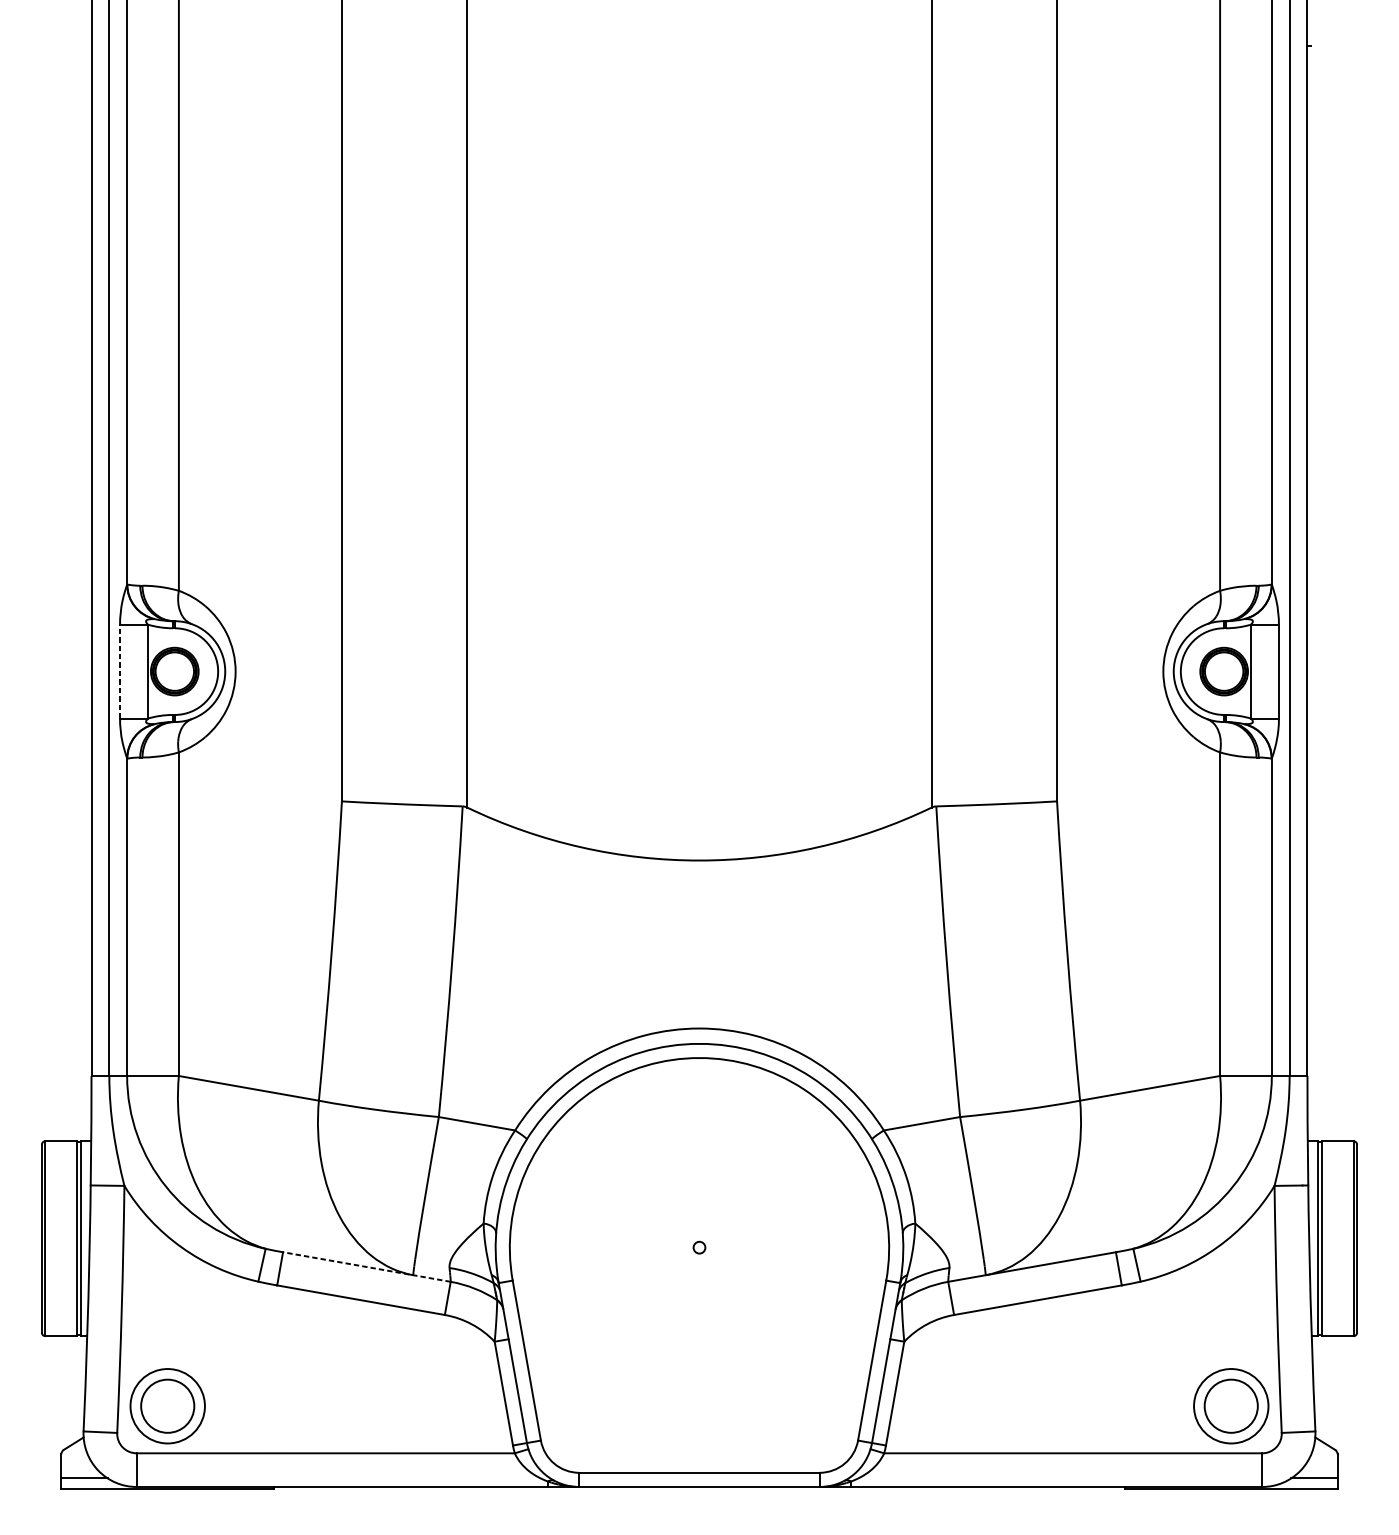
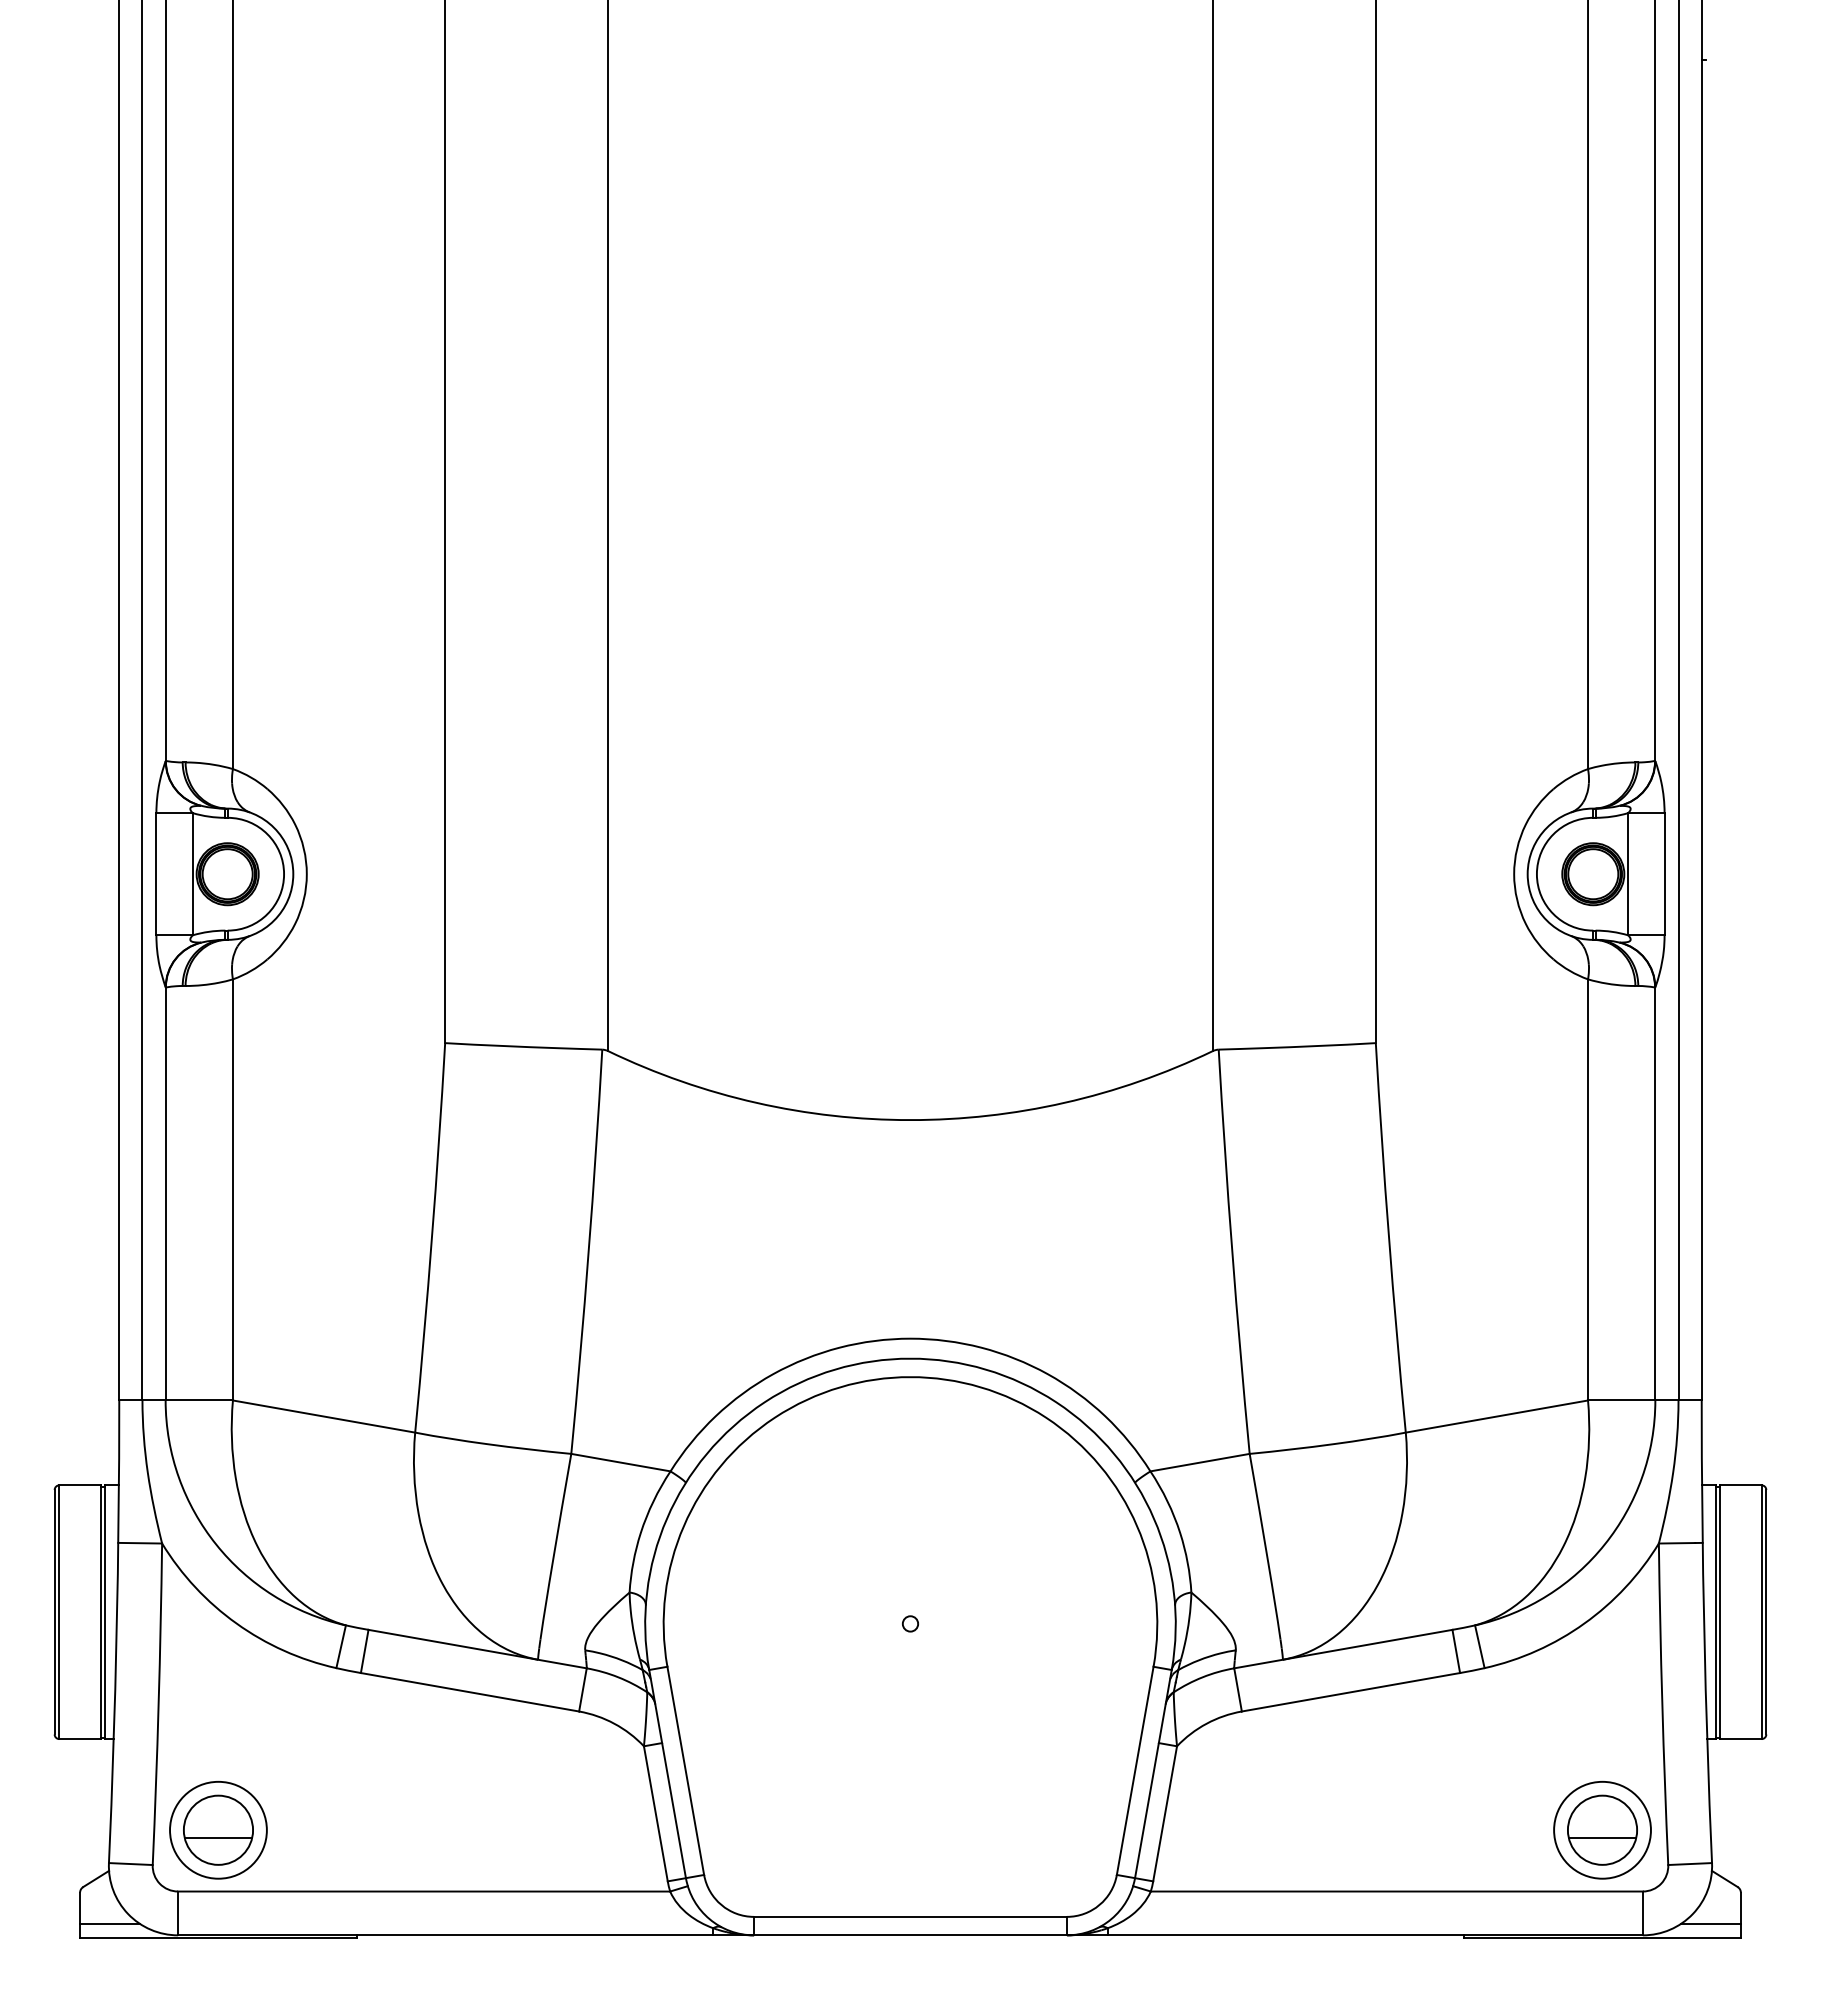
line: (120, 671) -> (156, 873), dashed -> solid
line: (366, 1267) -> (477, 1649), dashed -> solid
line: (167, 1411) -> (218, 1837), added
line: (1231, 1411) -> (1602, 1837), added

